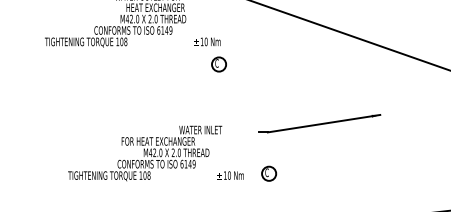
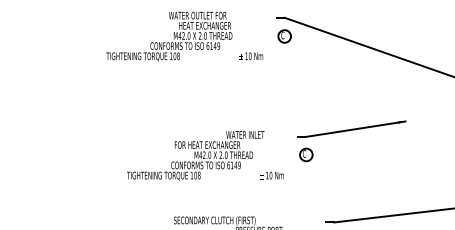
part: (218, 64) -> (284, 36), moved
part: (269, 173) -> (306, 154), moved

